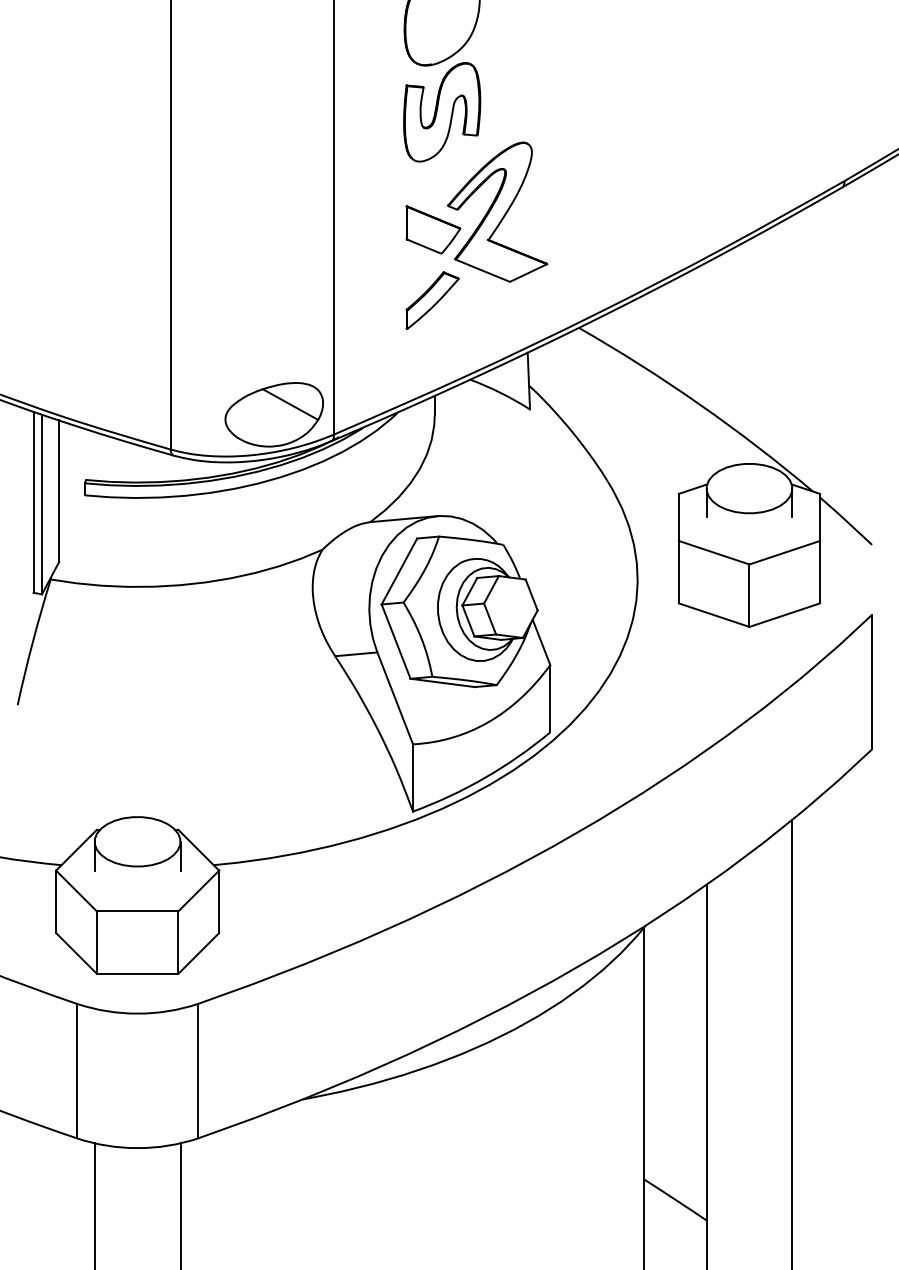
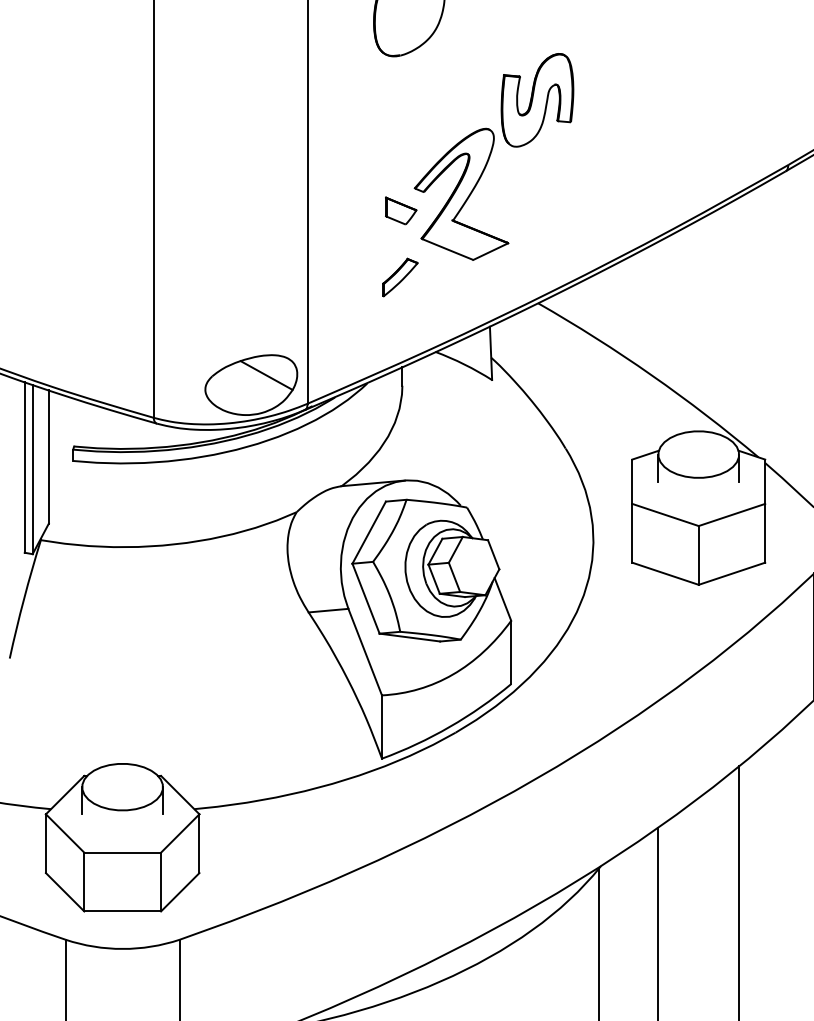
part: (442, 112) -> (537, 100), moved
part: (433, 229) -> (401, 210), size x0.6
part: (432, 300) -> (400, 277), size x0.7

